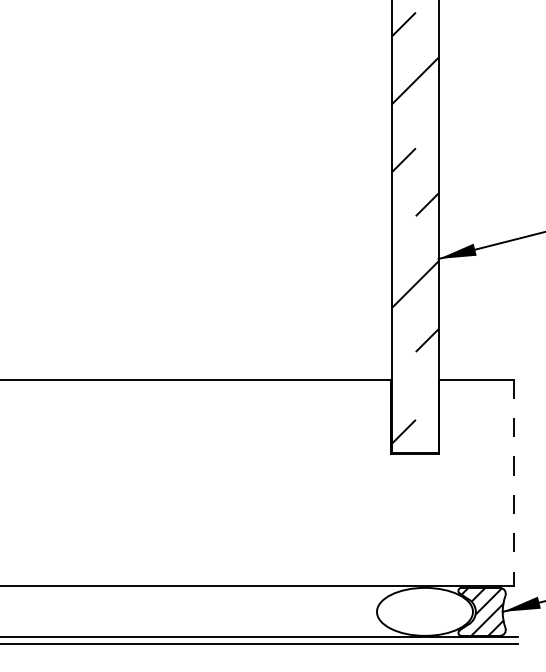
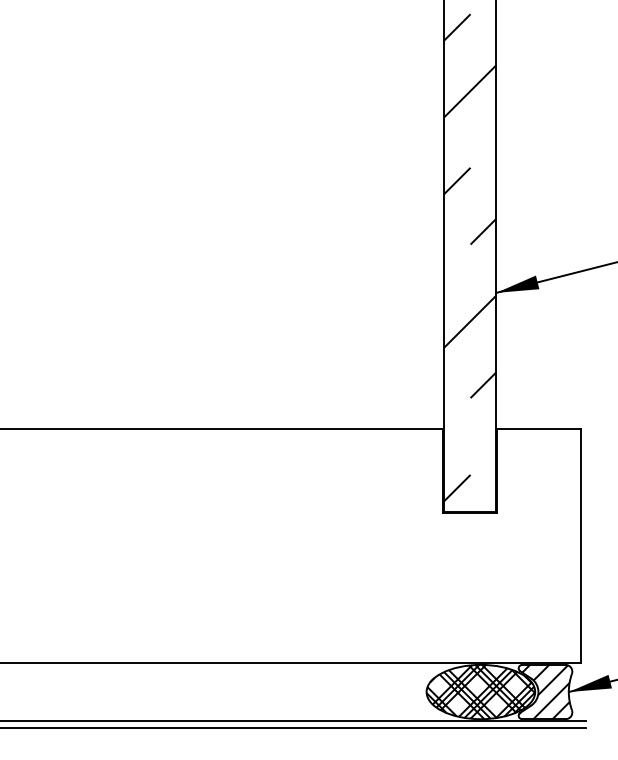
line: (513, 483) -> (581, 546), dashed -> solid
hatch: (424, 611) -> (480, 691), added

